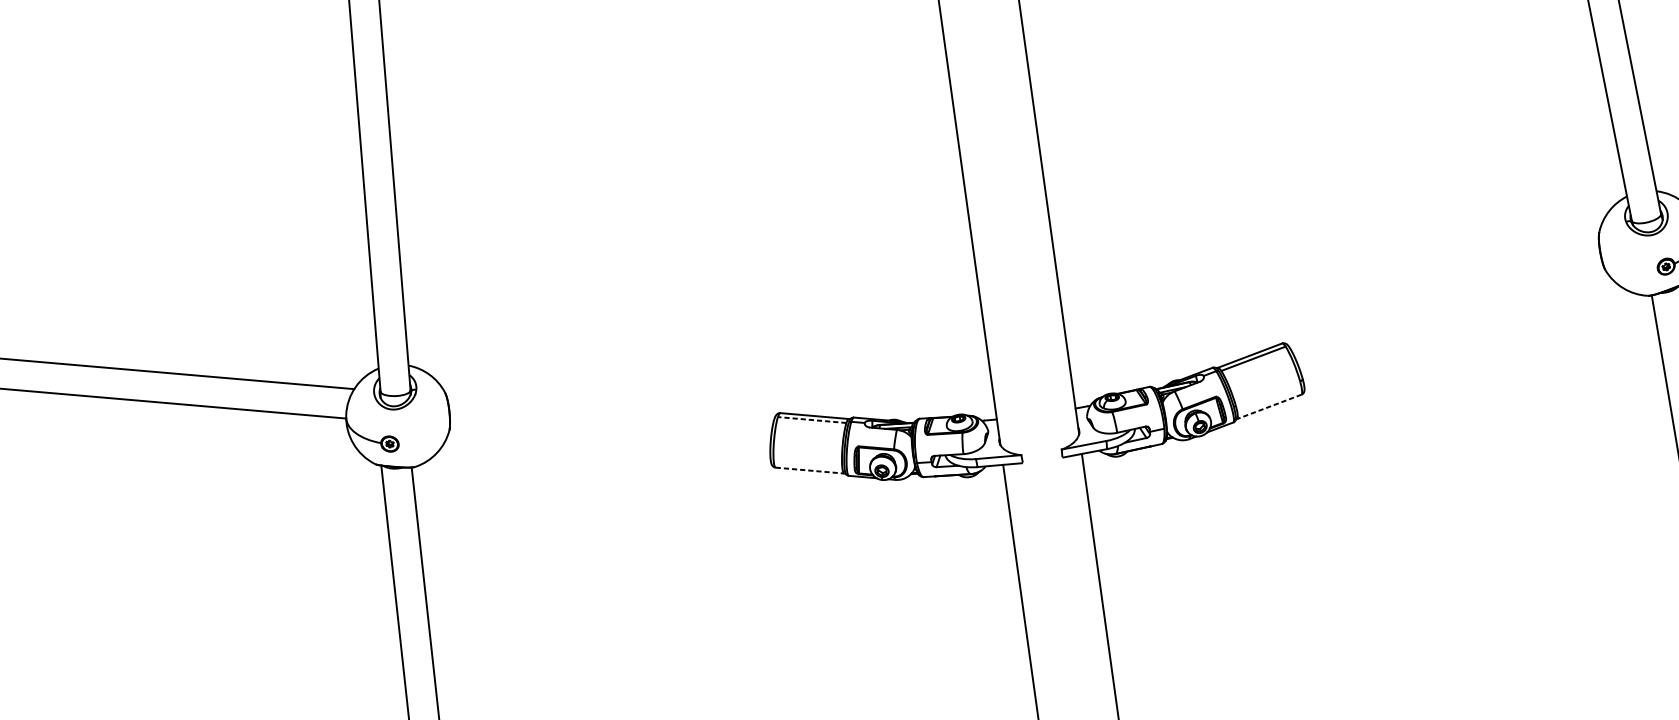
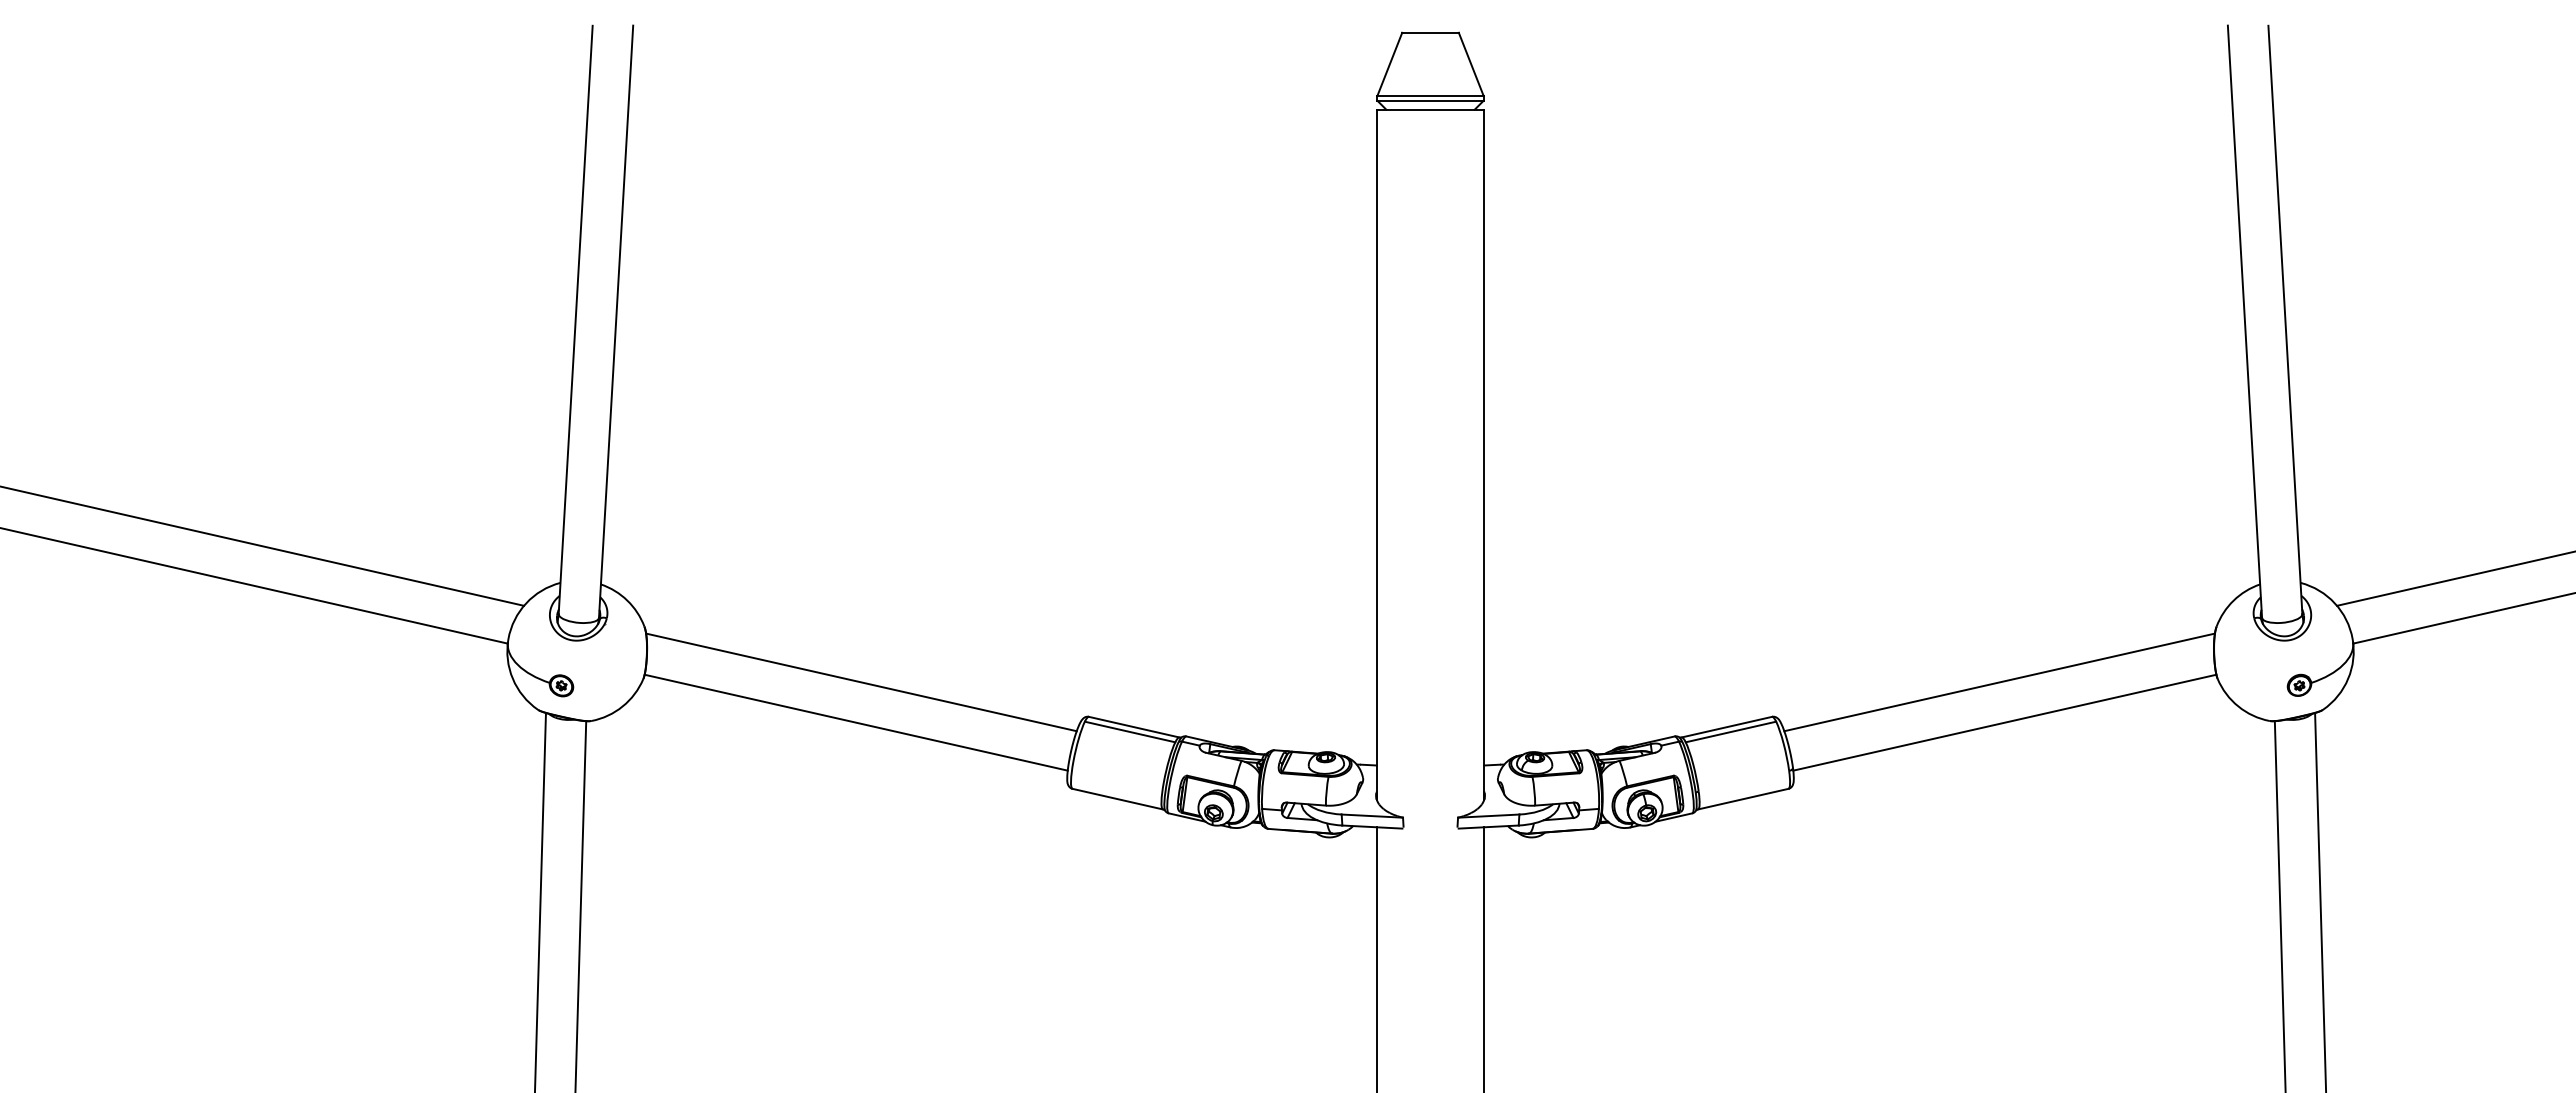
line: (1445, 295) -> (1999, 682), added
line: (1453, 323) -> (2004, 722), added
line: (1268, 407) -> (1742, 799), dashed -> solid
line: (609, 411) -> (861, 682), added
line: (811, 419) -> (1129, 731), dashed -> solid
line: (609, 441) -> (855, 722), added
line: (810, 470) -> (1118, 799), dashed -> solid

